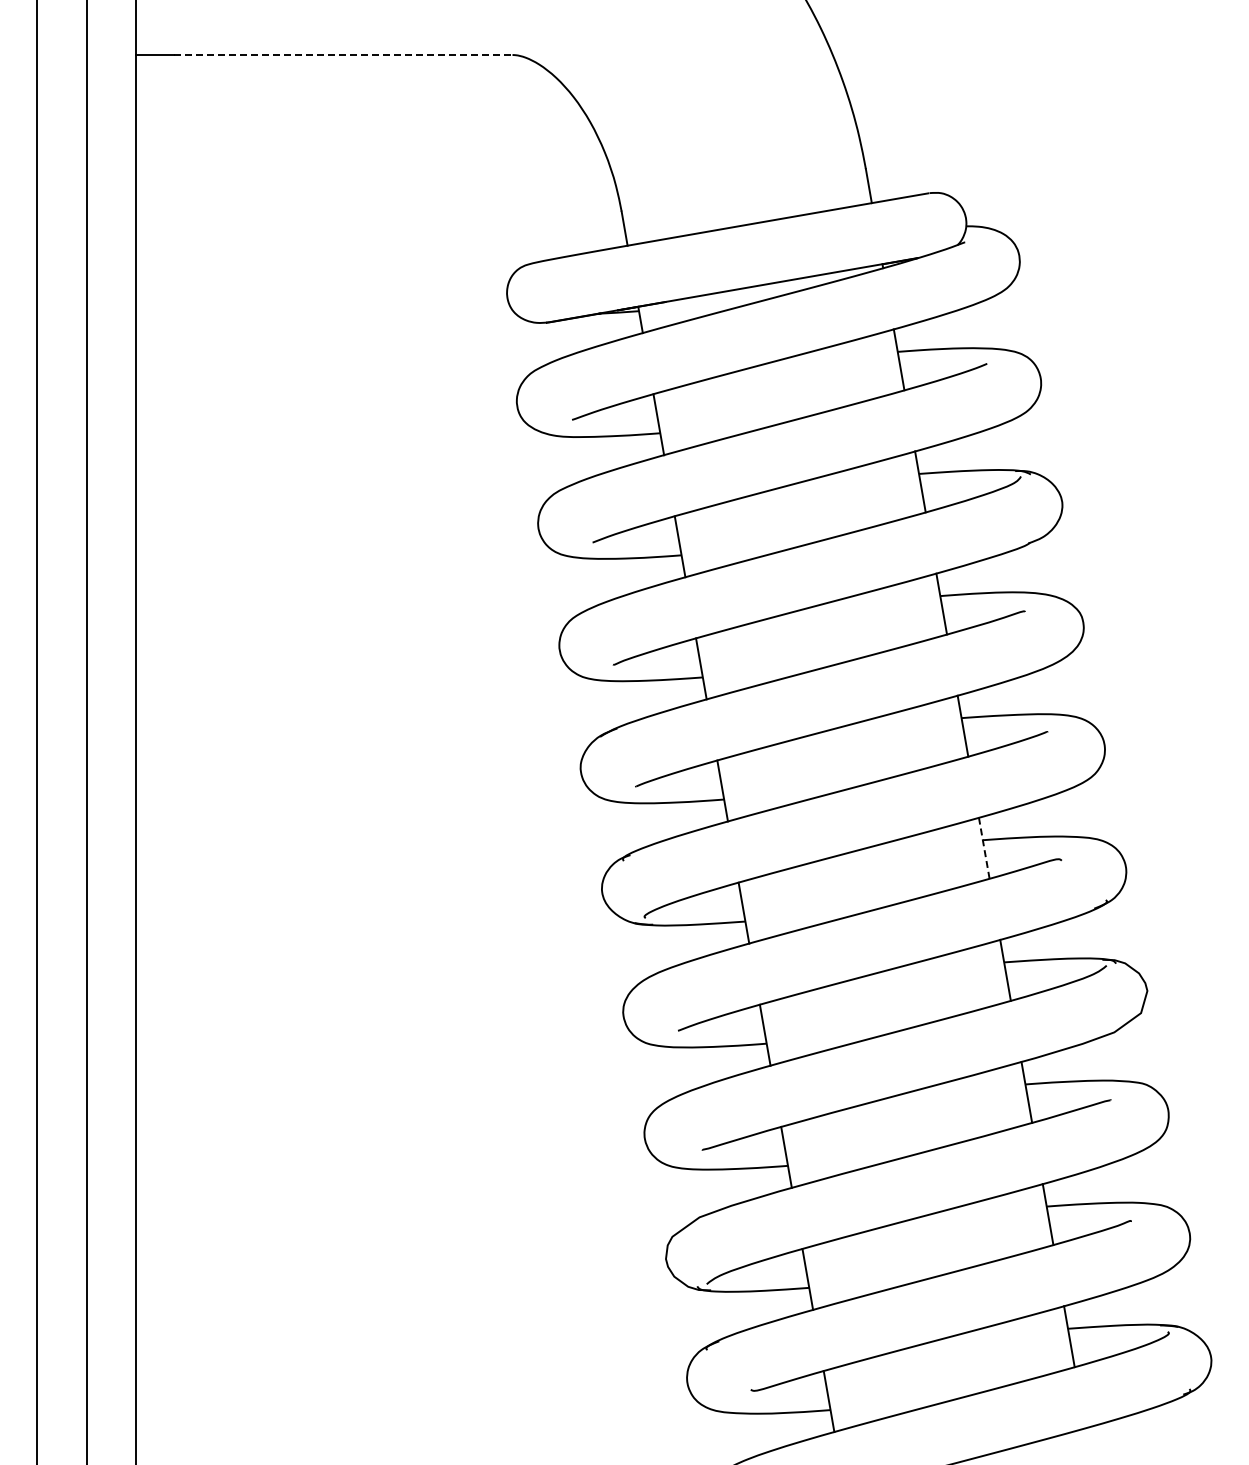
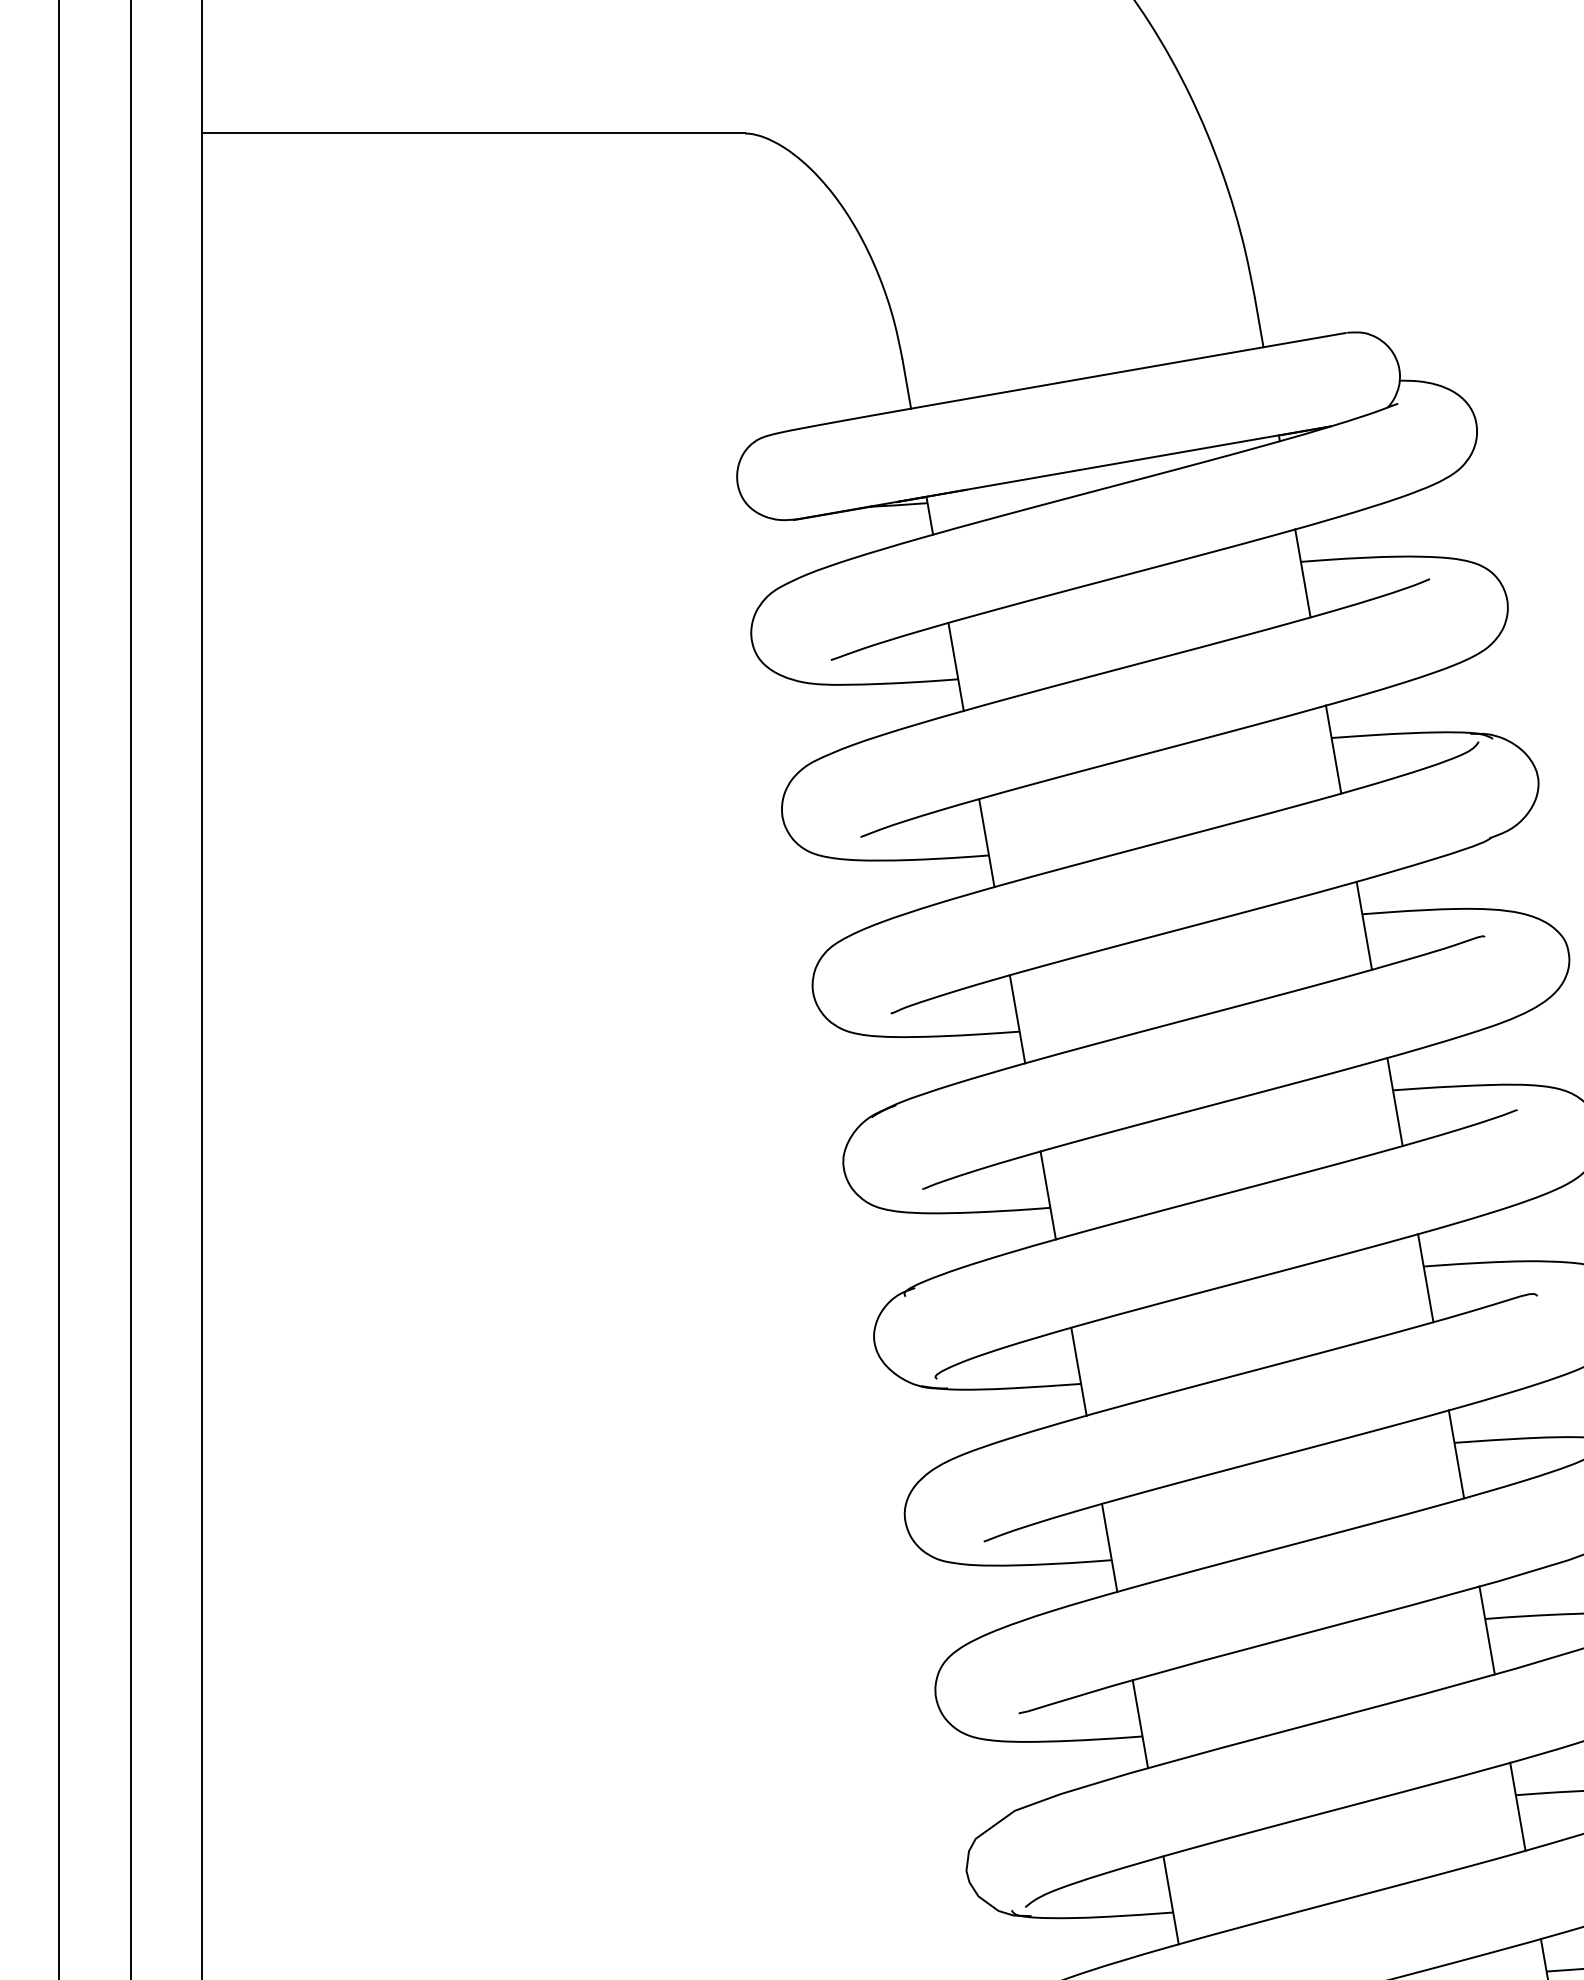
line: (343, 55) -> (501, 134), dashed -> solid
line: (984, 848) -> (1426, 1278), dashed -> solid

